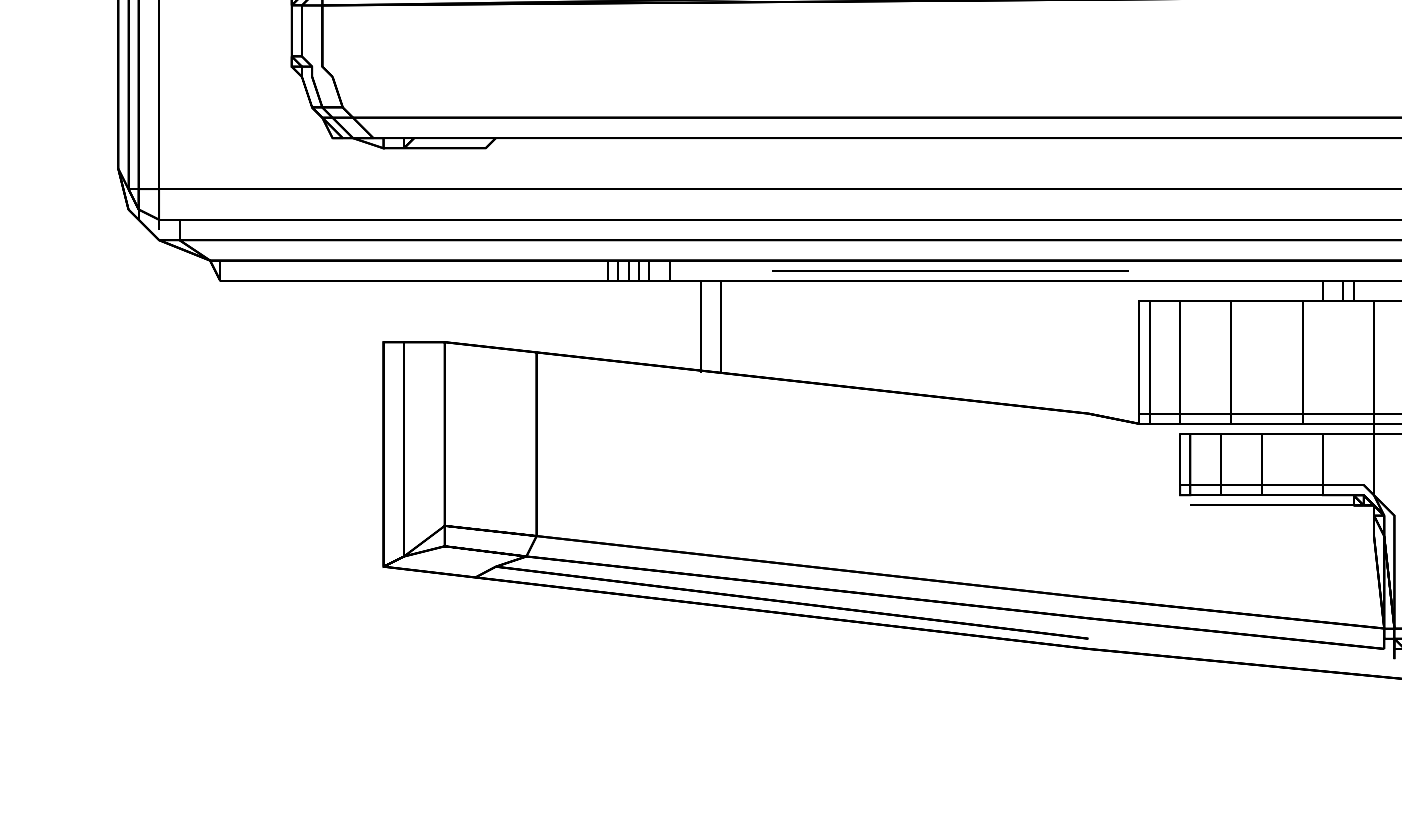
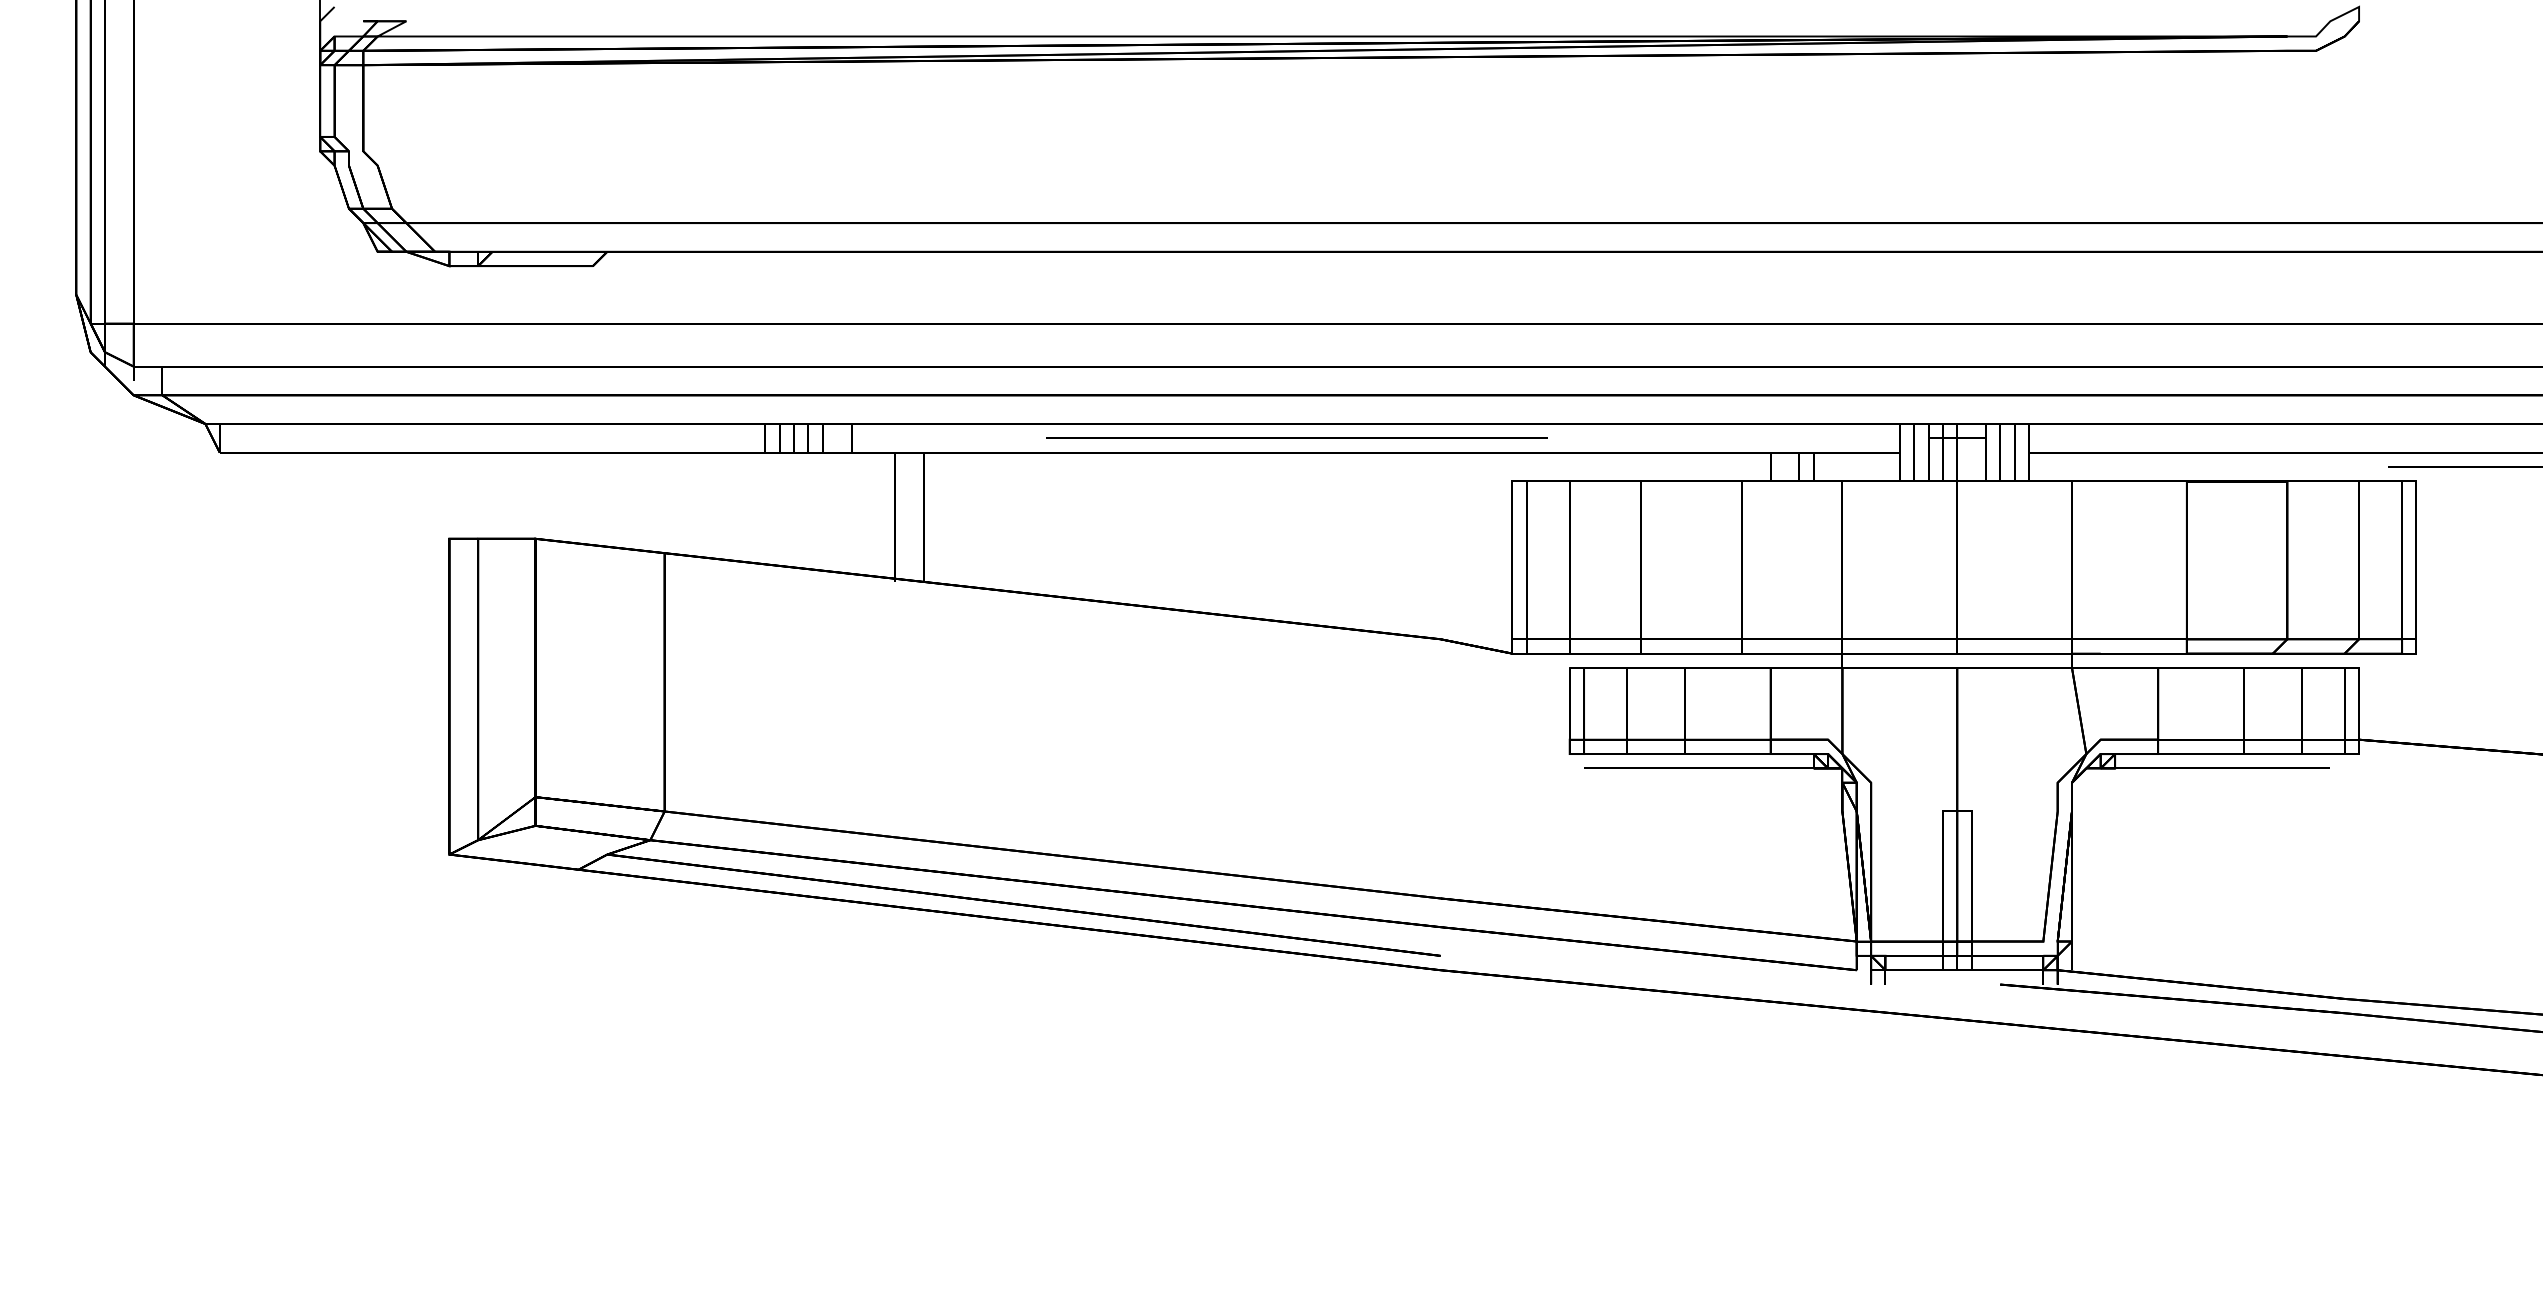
line: (950, 270) -> (1296, 437), moved

